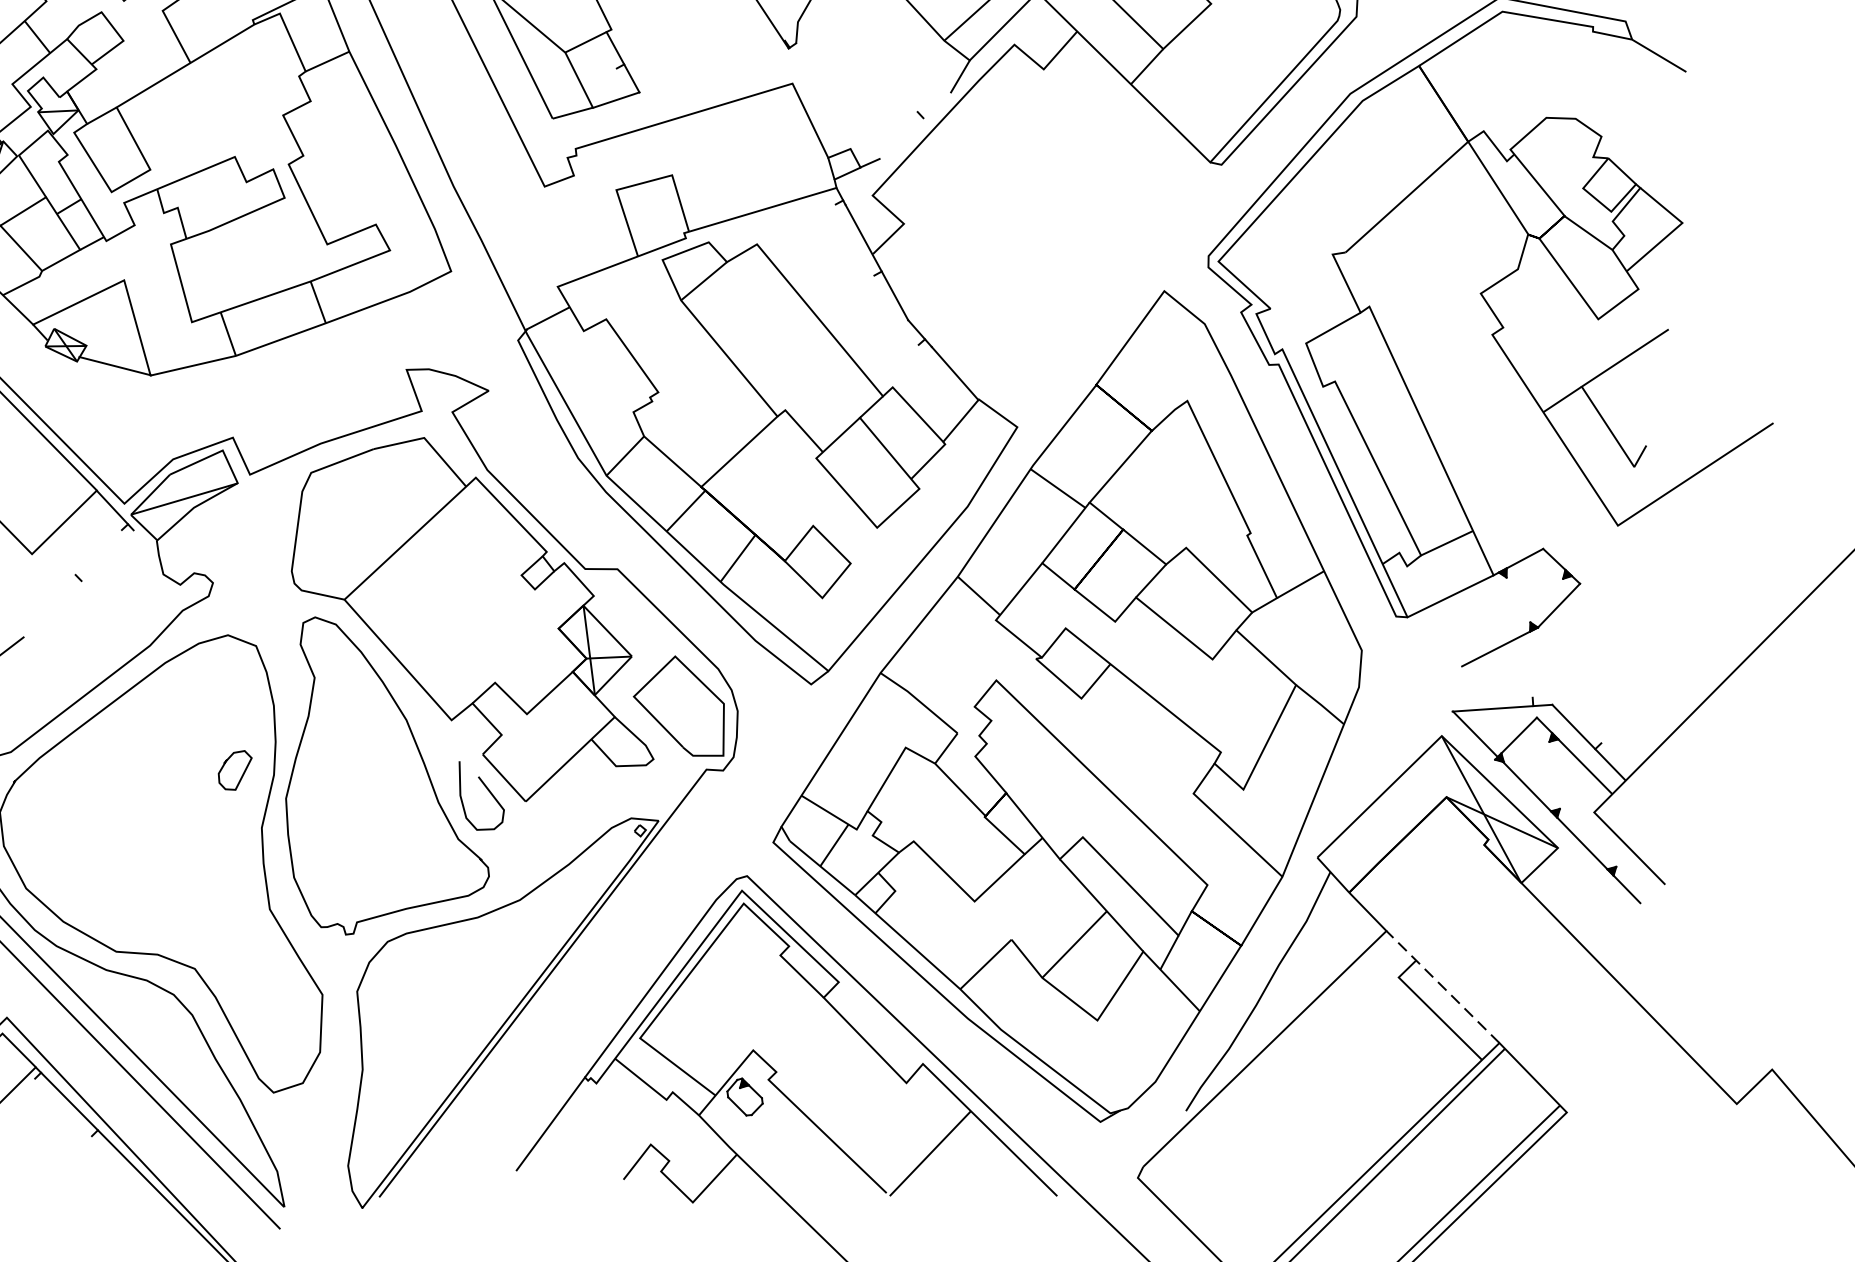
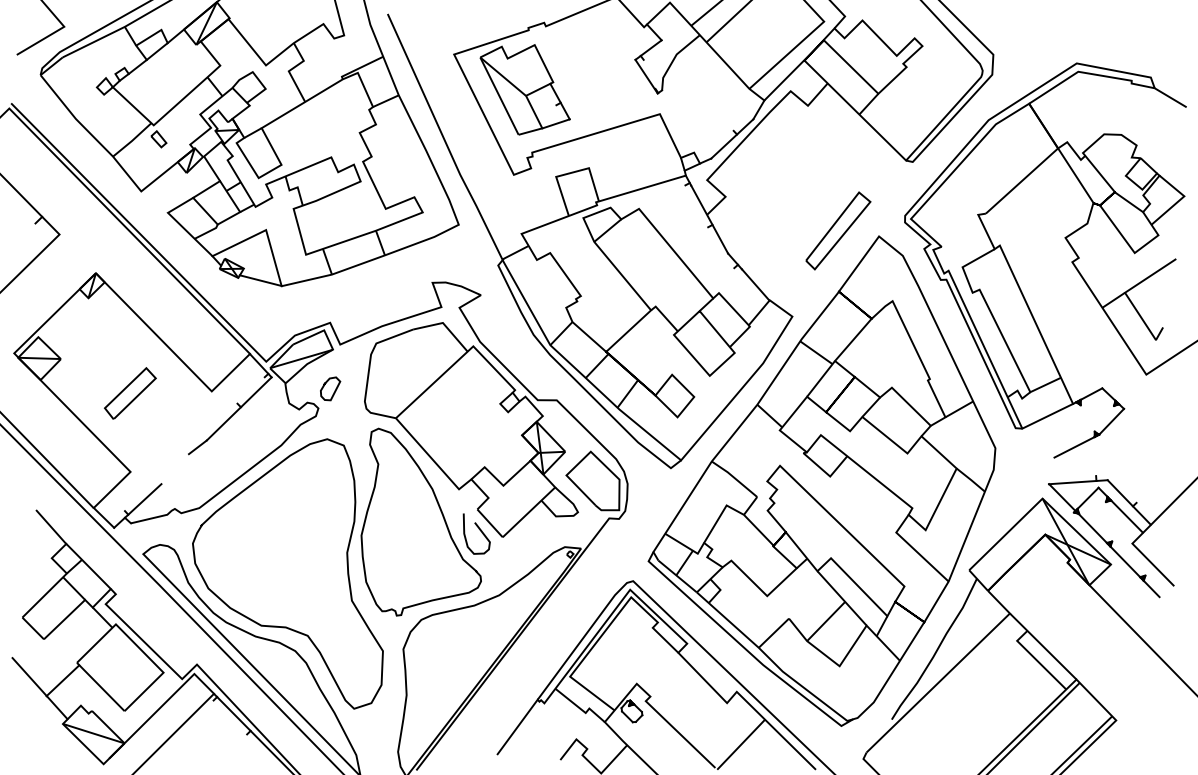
line: (915, 124) -> (732, 138), added
part: (1095, 281) -> (838, 230), added
line: (77, 583) -> (238, 408), added
curve: (241, 773) -> (334, 390), moved
line: (1443, 986) -> (1043, 646), dashed -> solid

